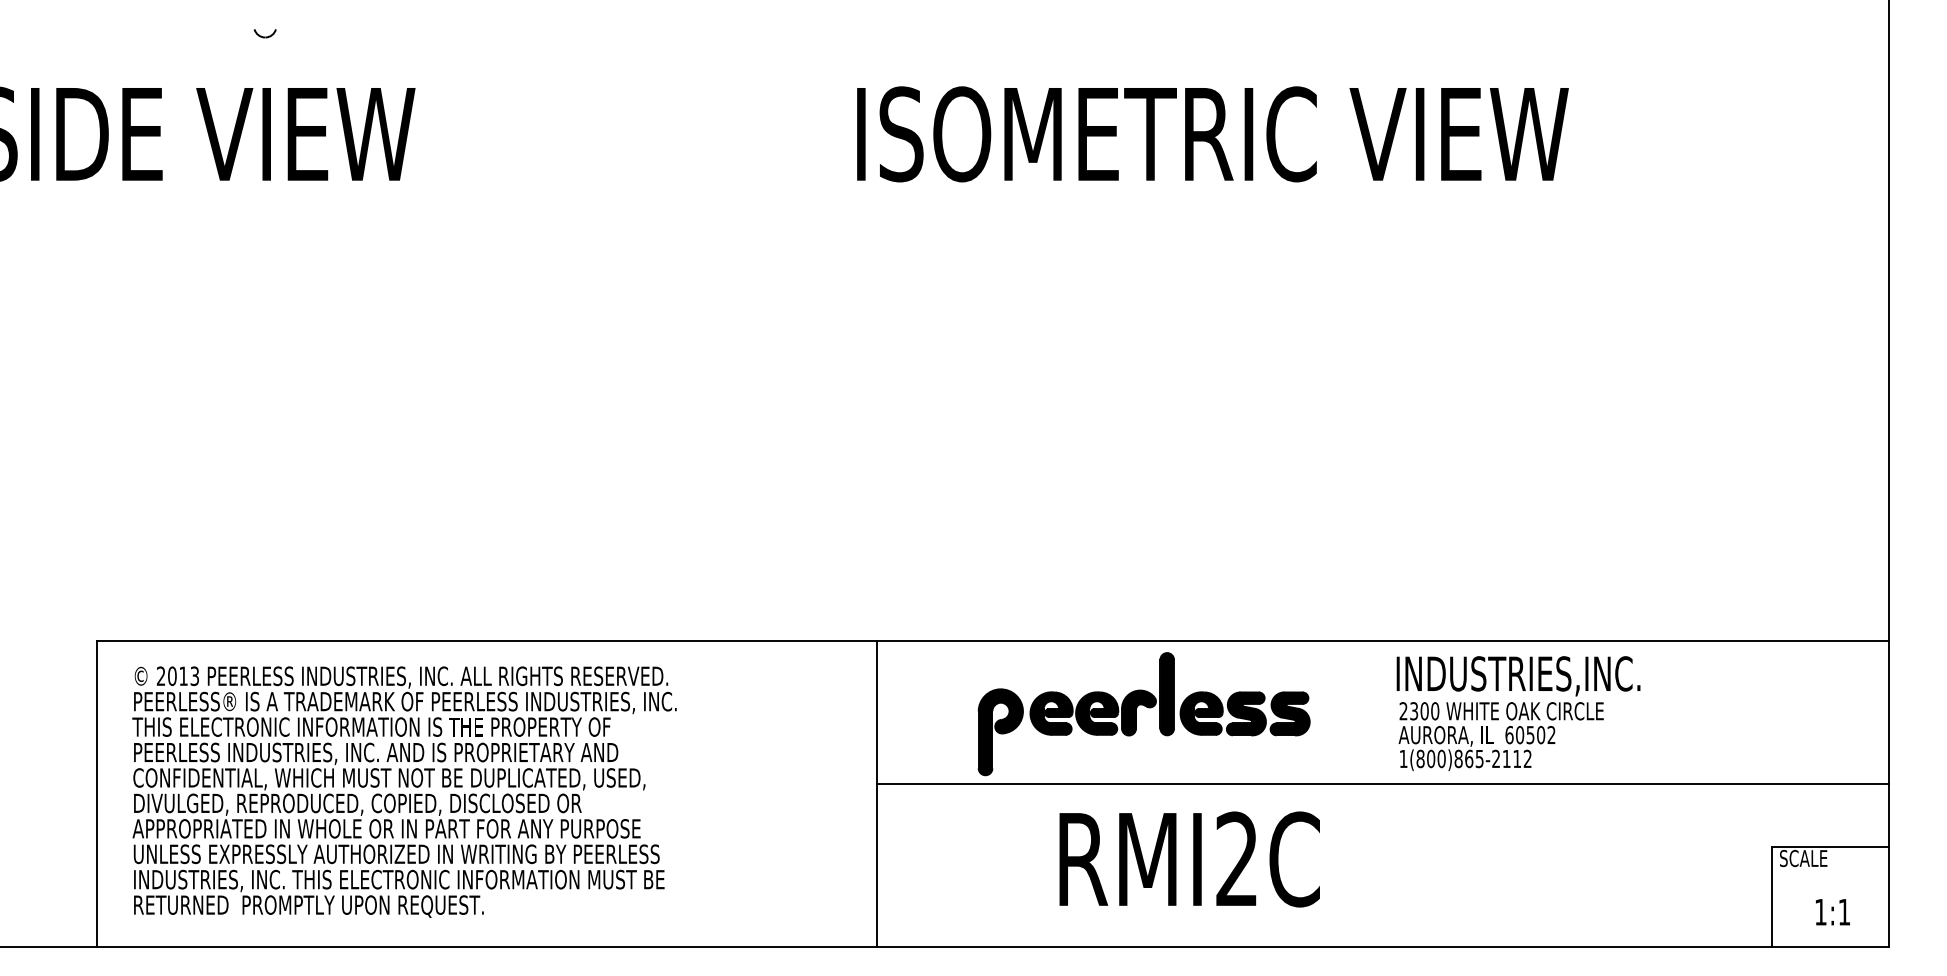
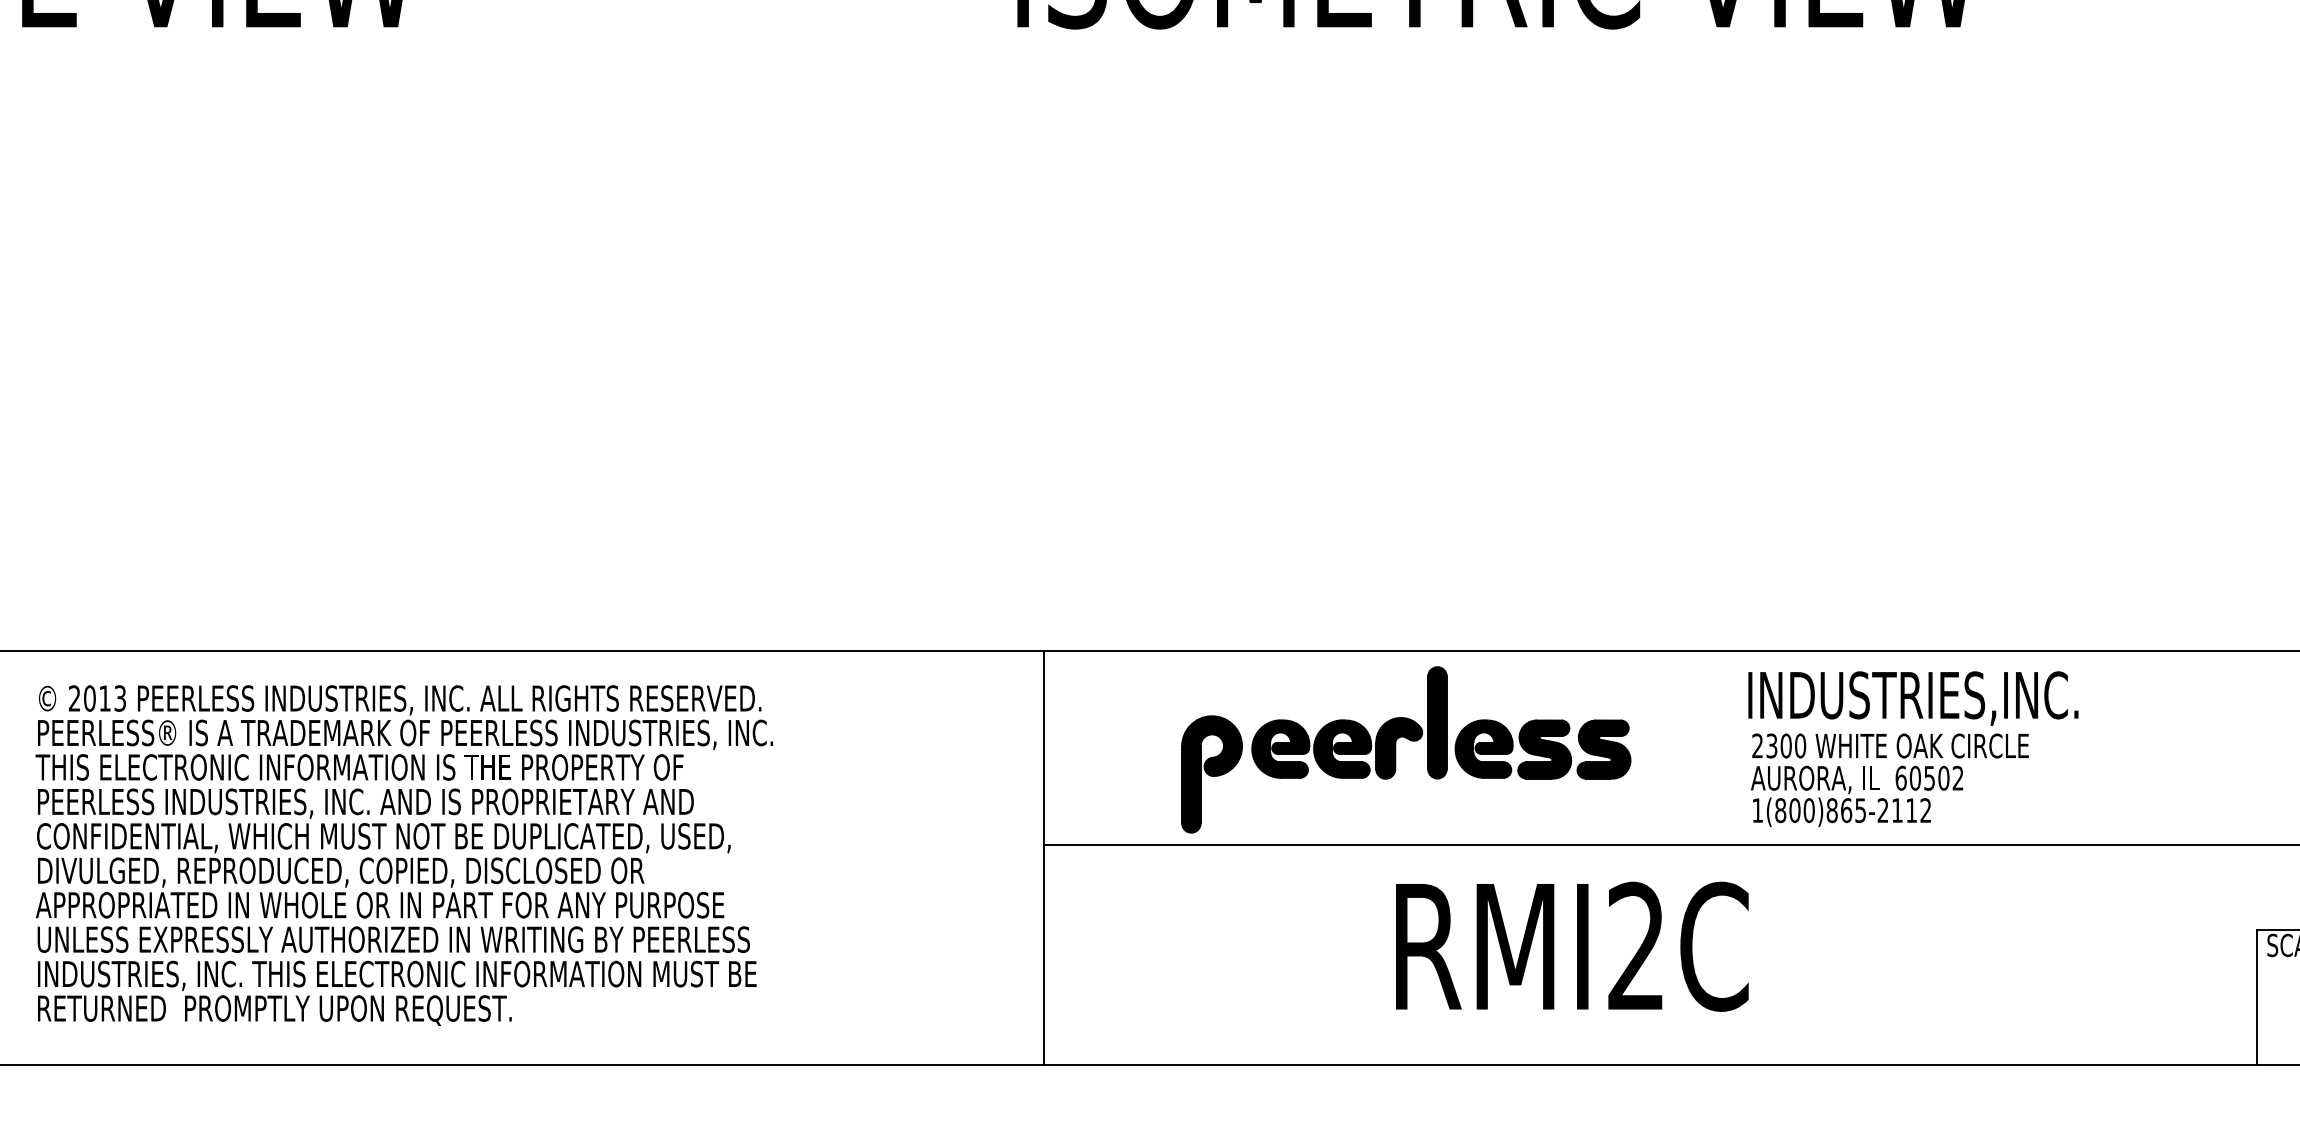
text: (1189, 859) -> (1571, 946), moved

